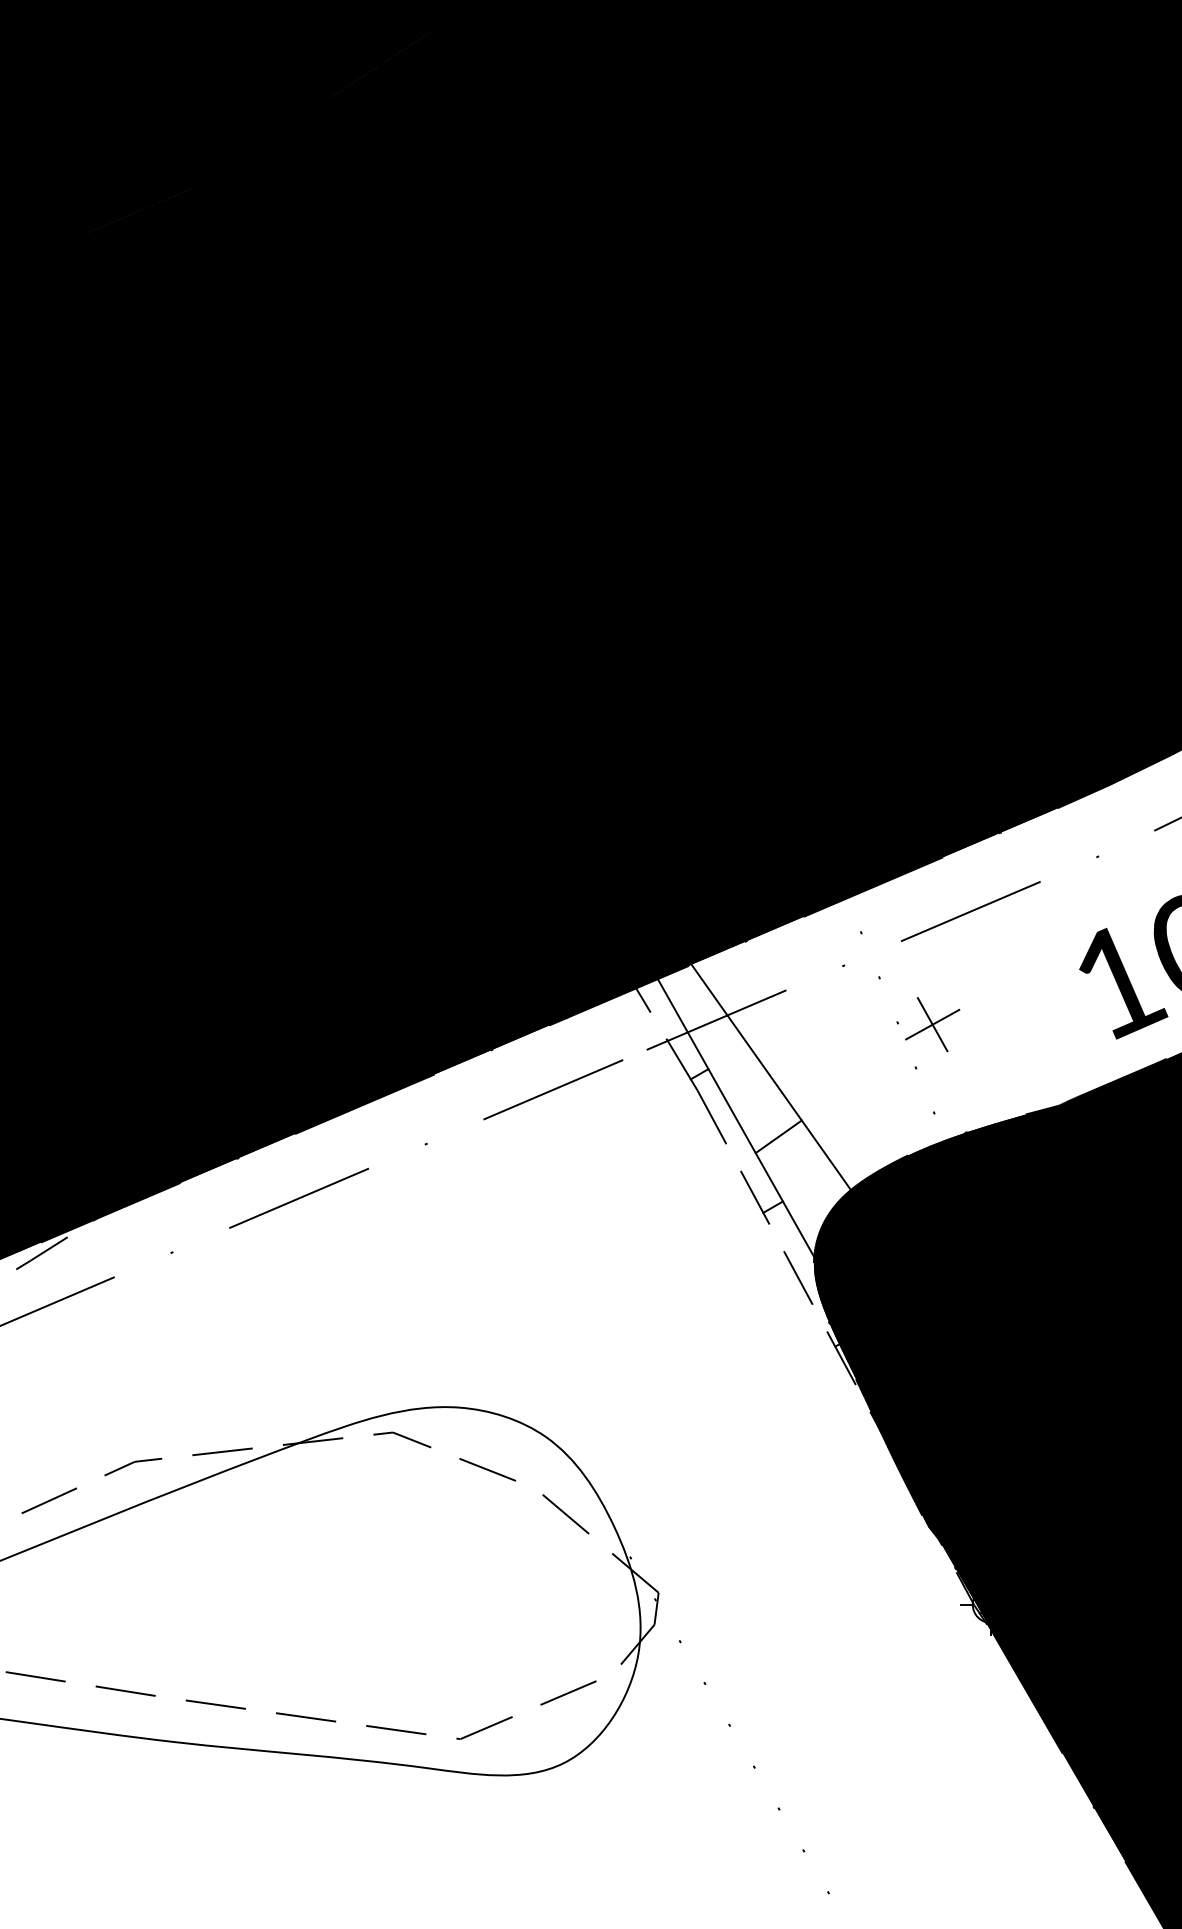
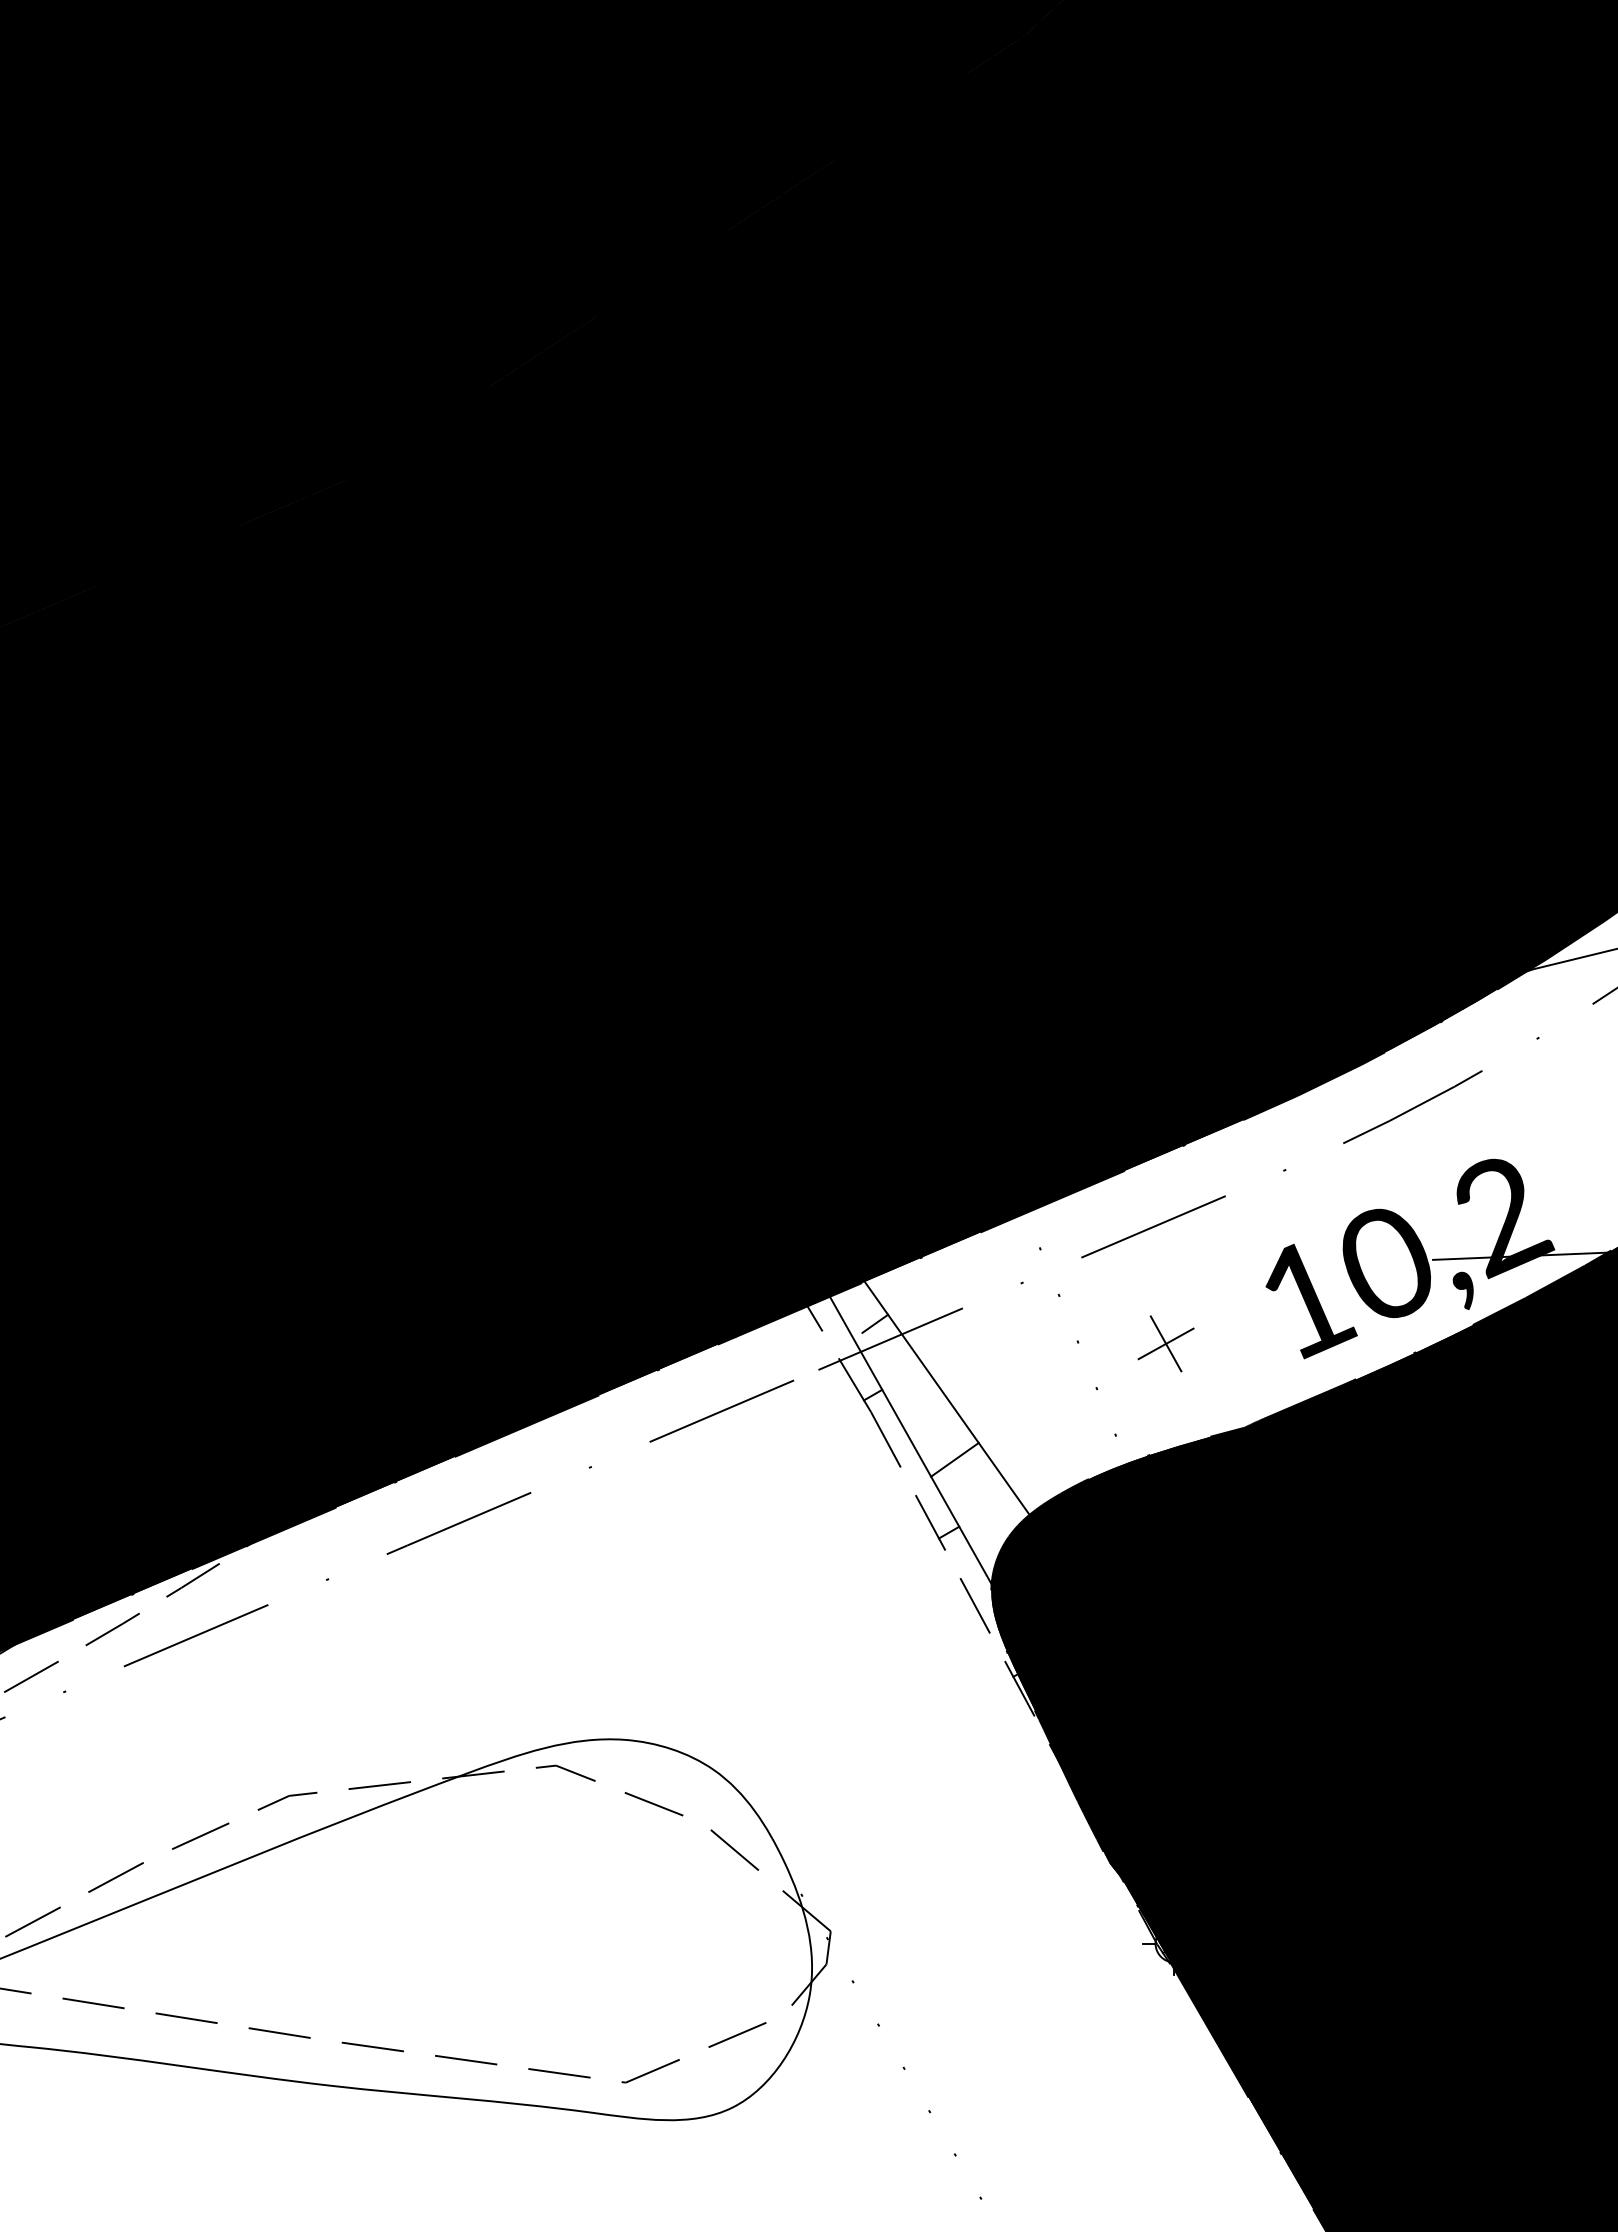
line: (701, 1004) -> (875, 1323), added
part: (932, 1024) -> (1165, 1343), moved

